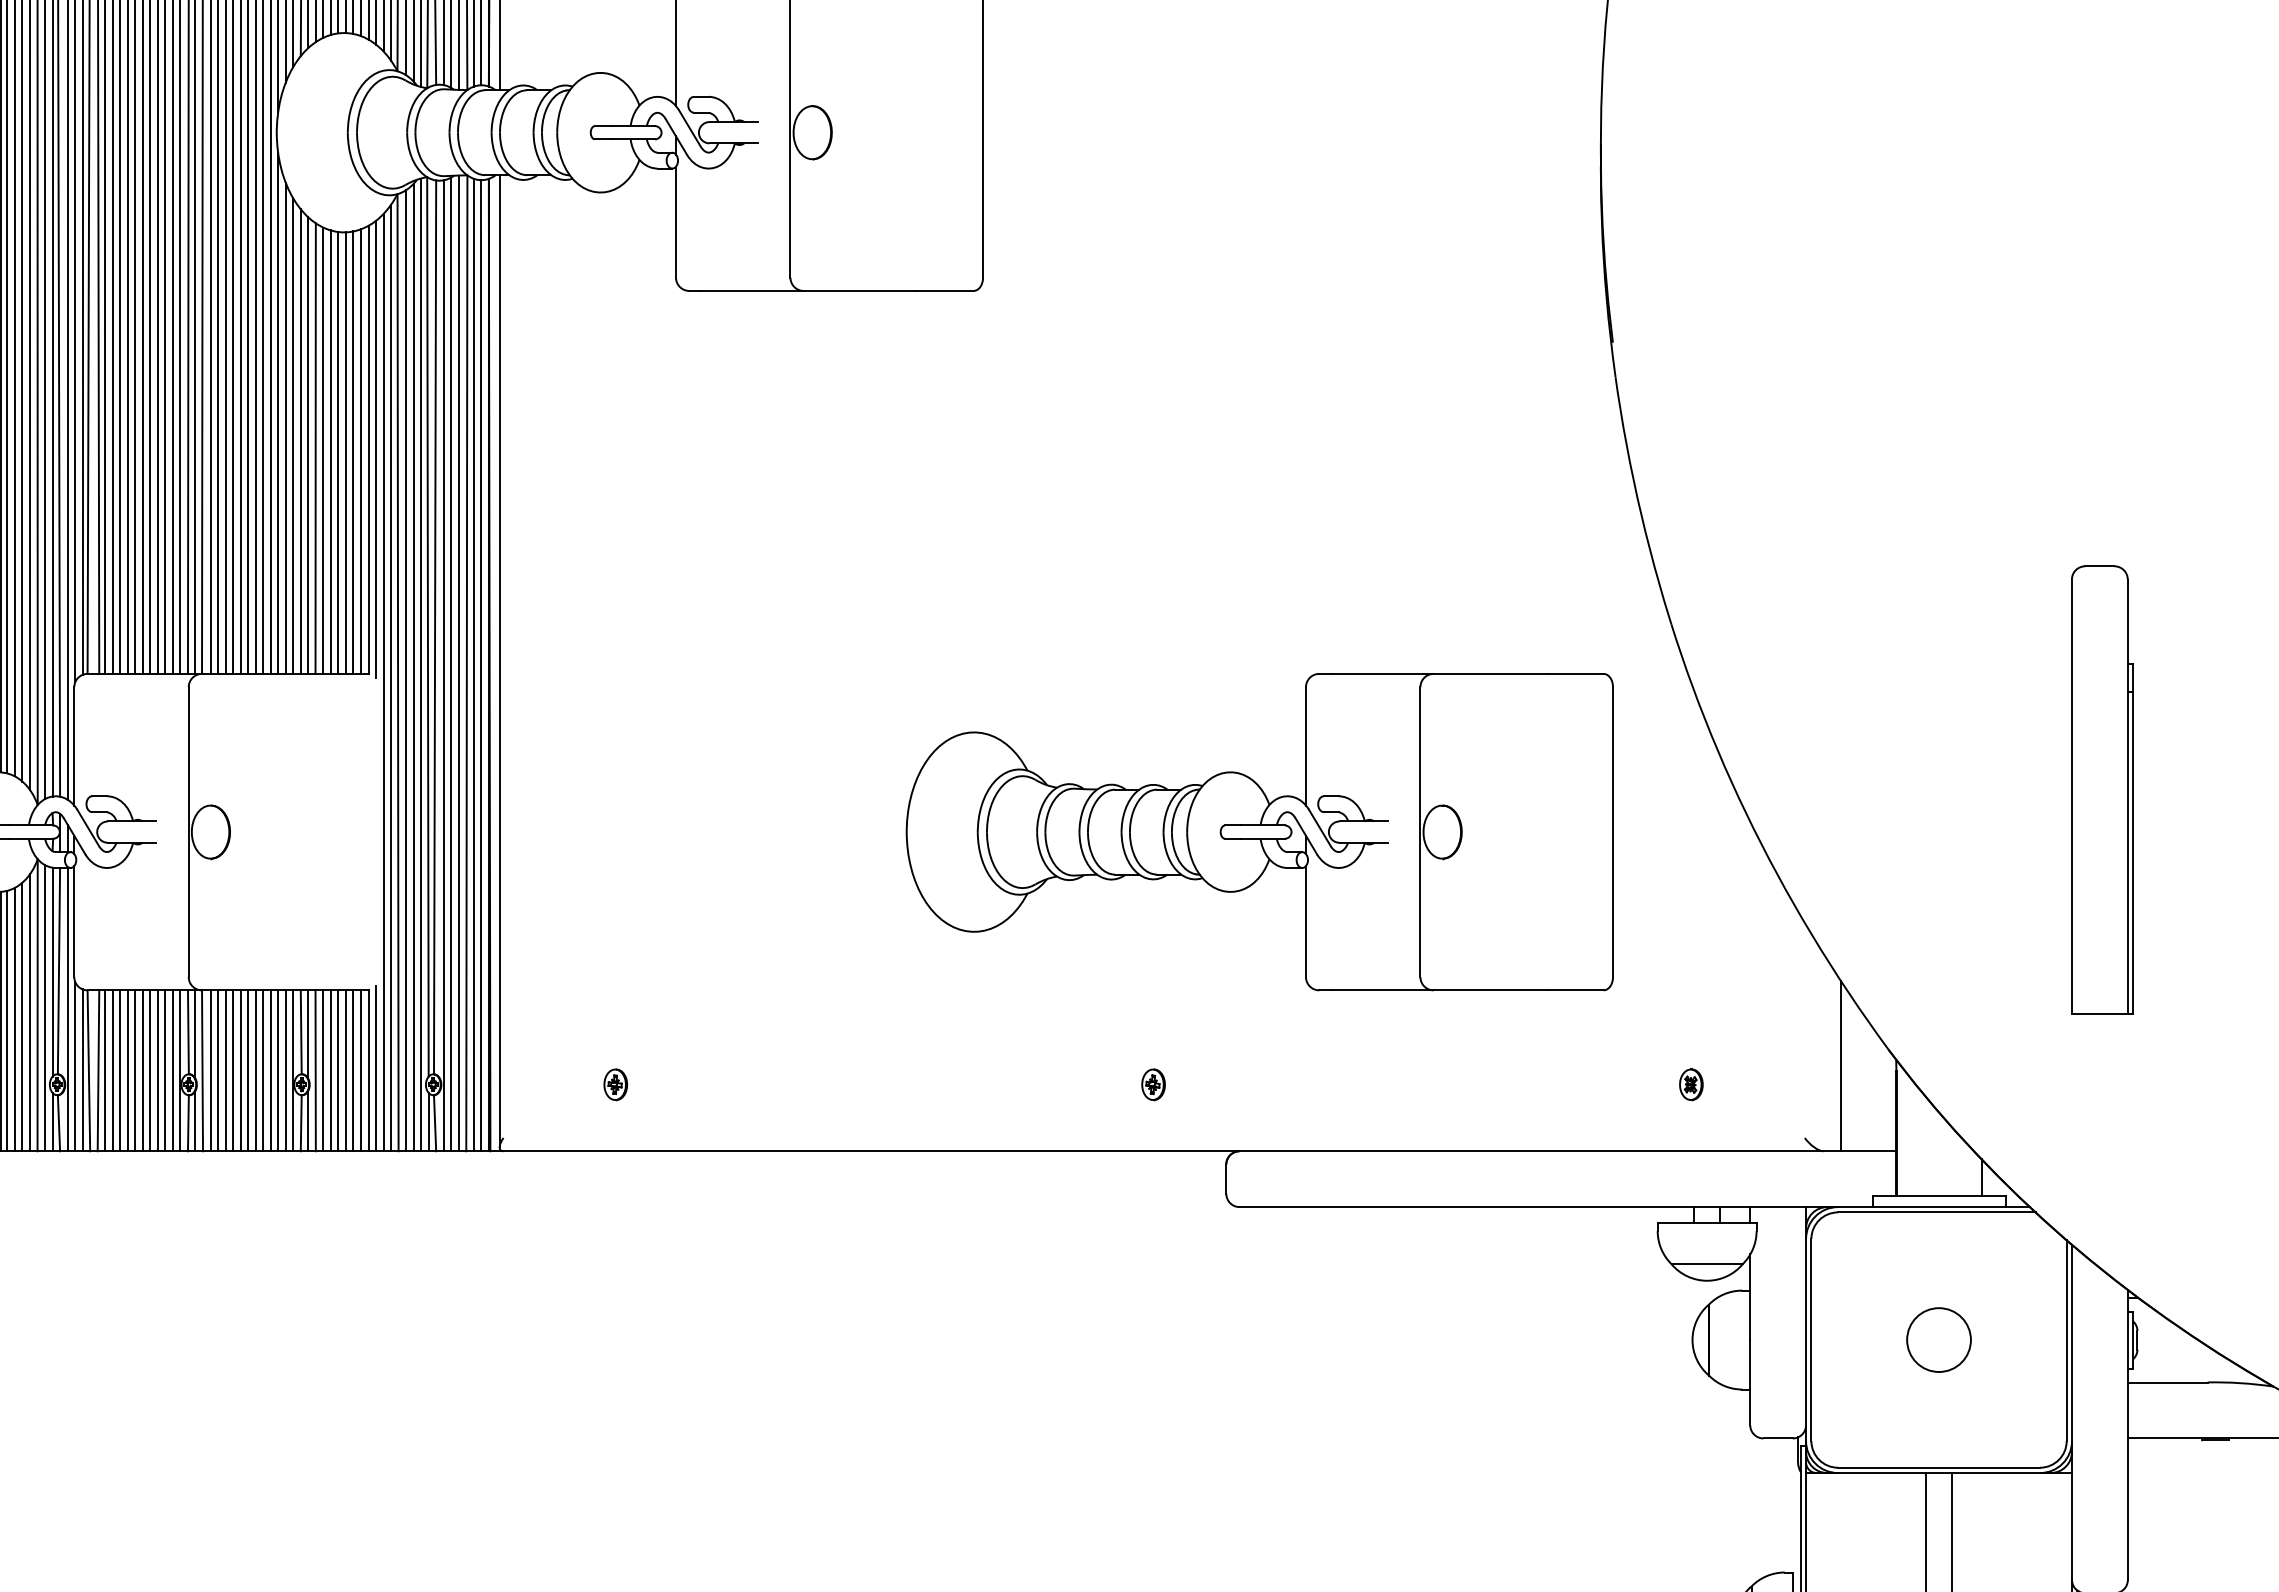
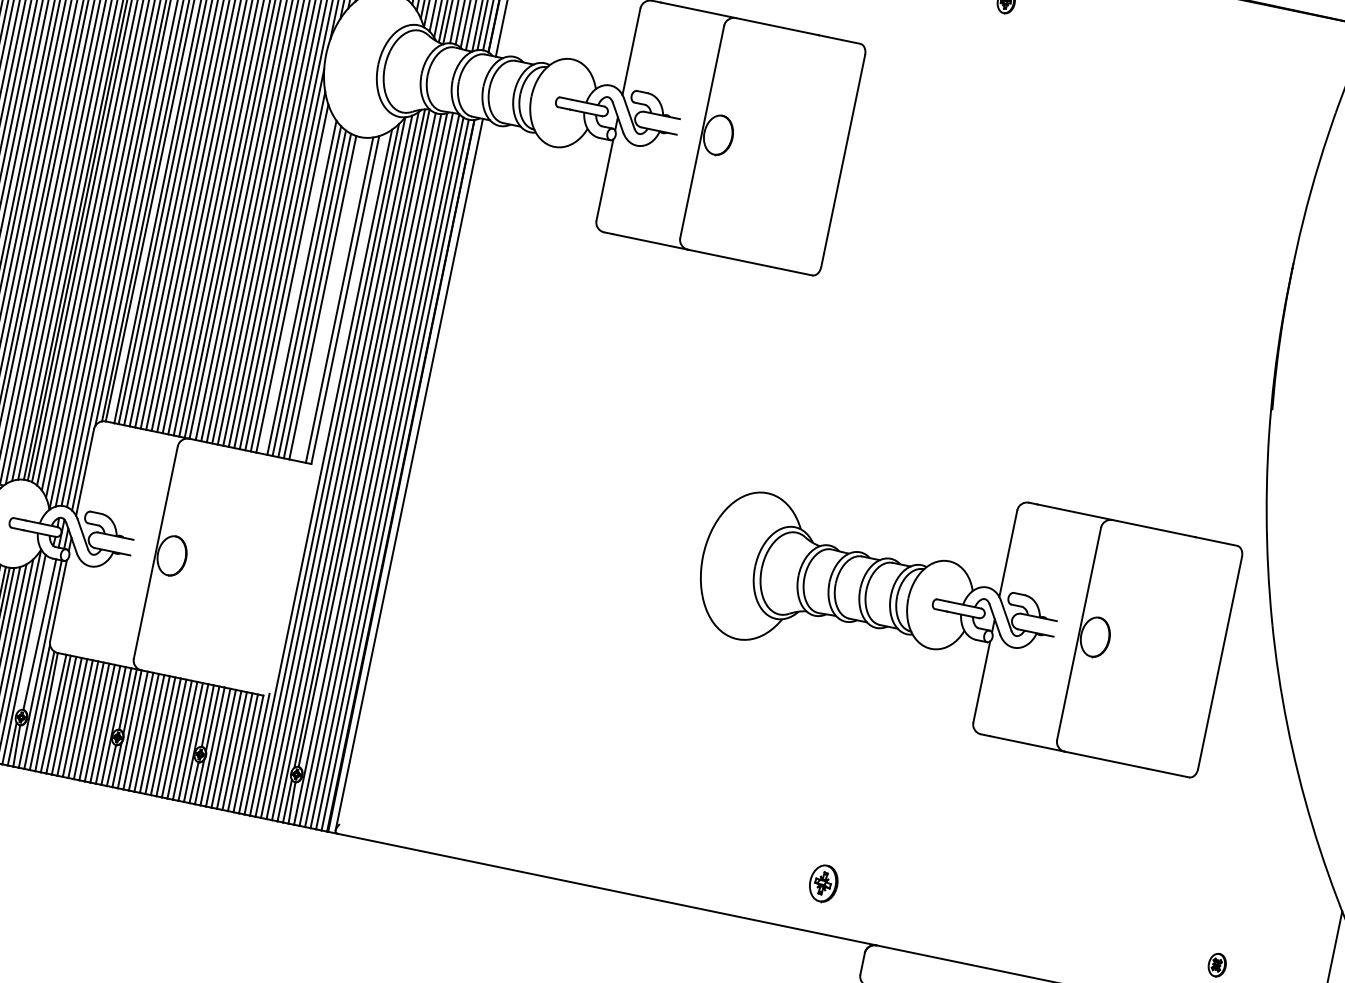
line: (300, 441) -> (296, 283), removed
line: (376, 448) -> (351, 300), removed
line: (345, 452) -> (328, 298), removed
line: (353, 452) -> (333, 299), removed
part: (1259, 832) -> (961, 609), moved
line: (52, 971) -> (35, 633), removed
part: (615, 1084) -> (429, 801), removed
part: (1153, 1084) -> (823, 883), size x1.6

